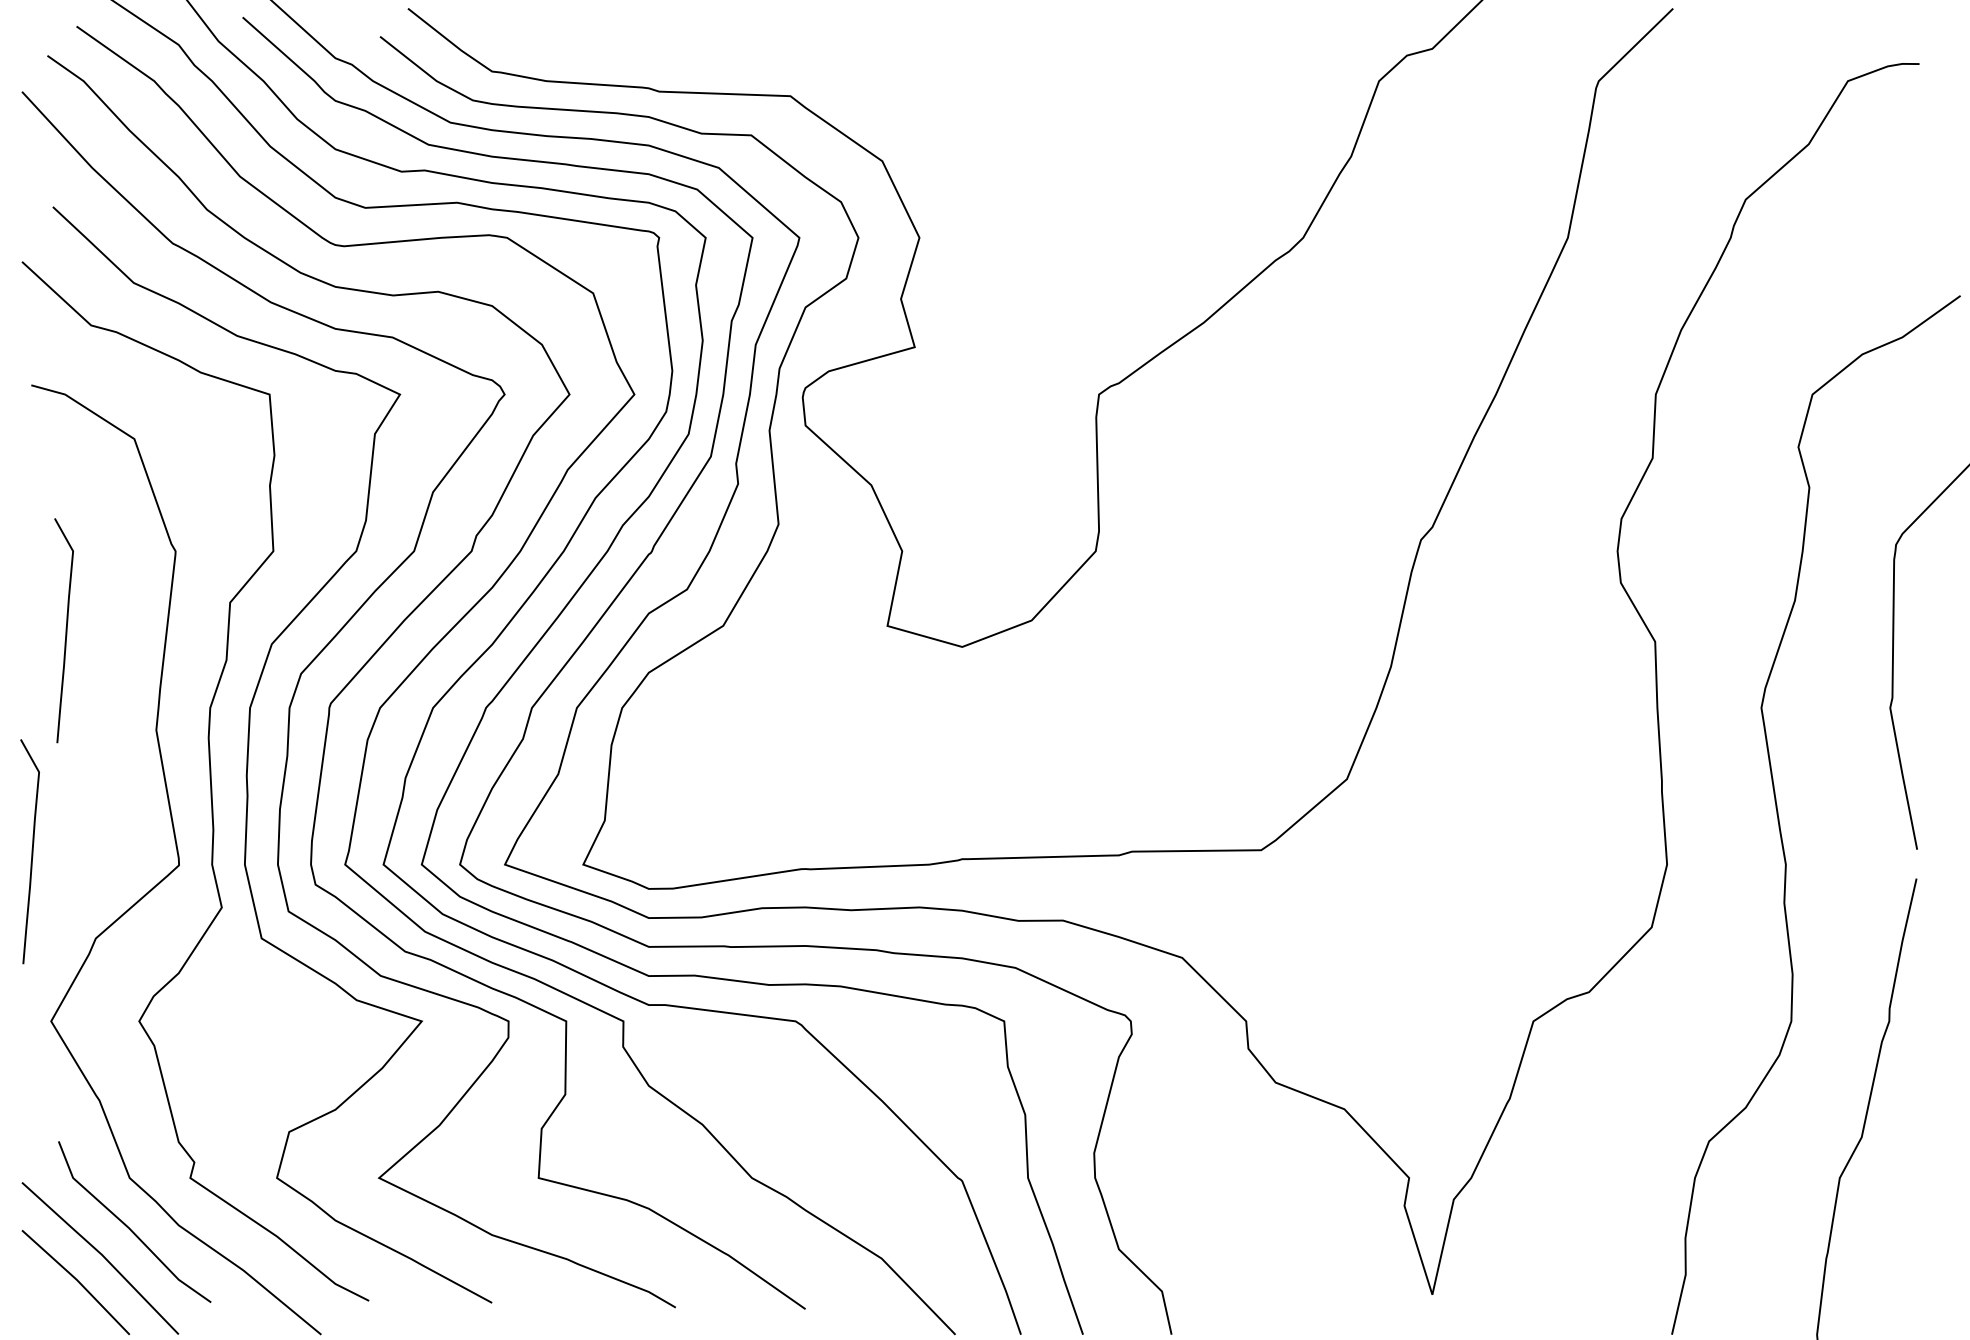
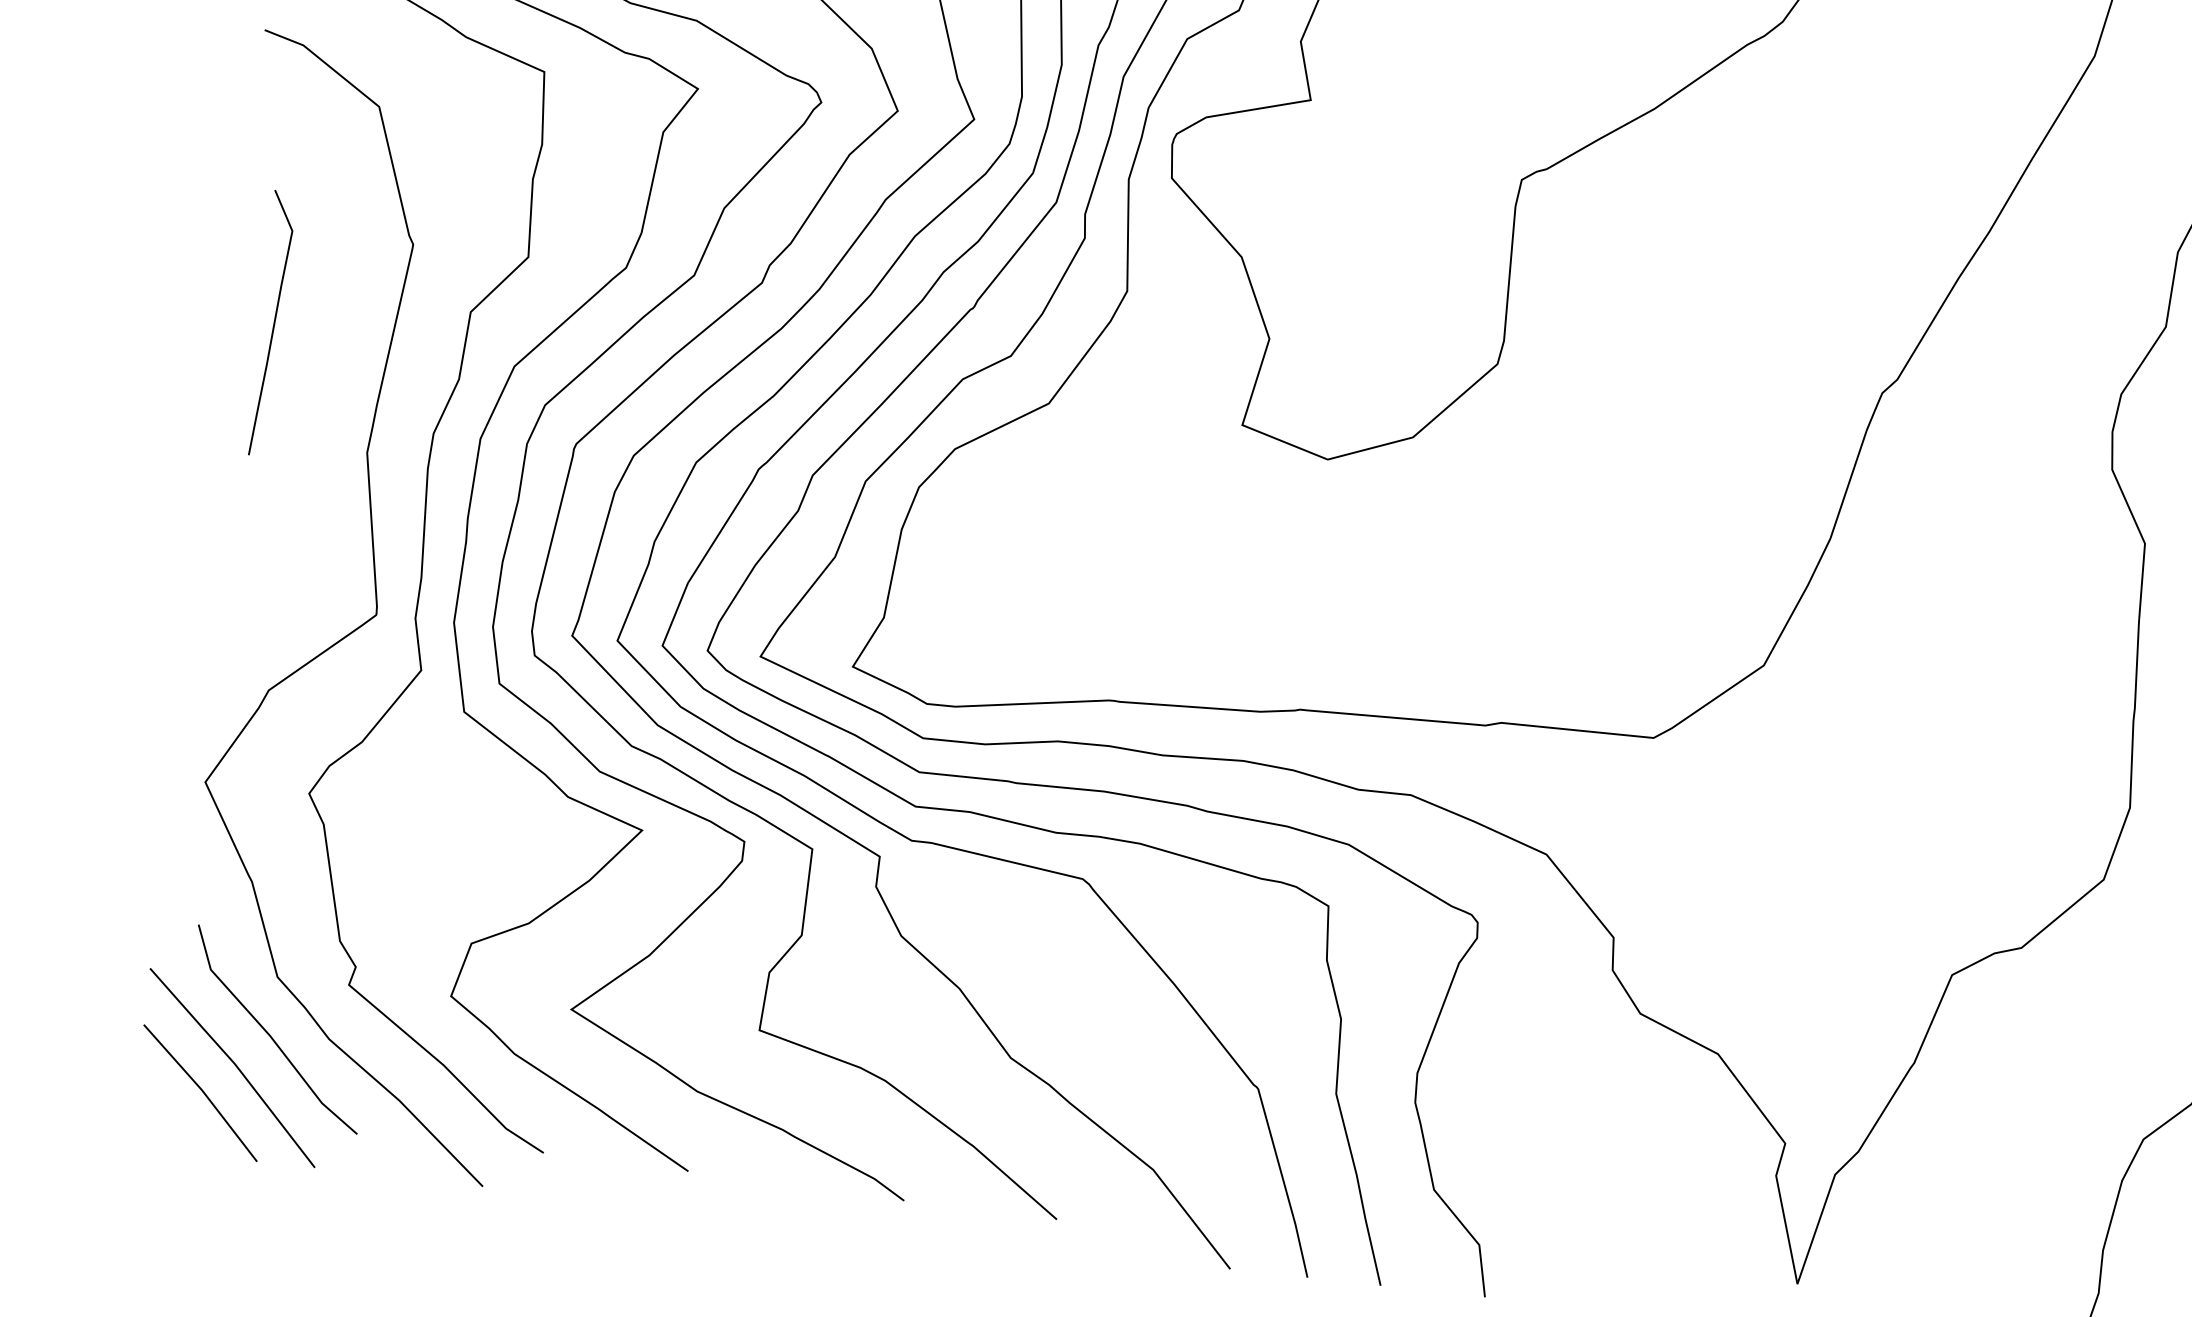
curve: (31, 851) -> (204, 579), removed

